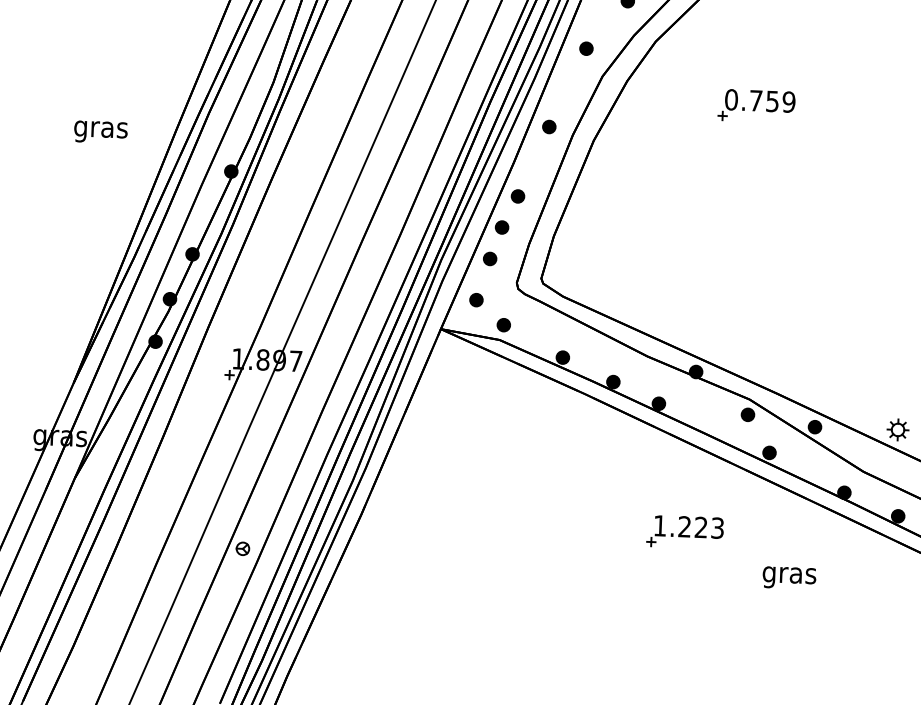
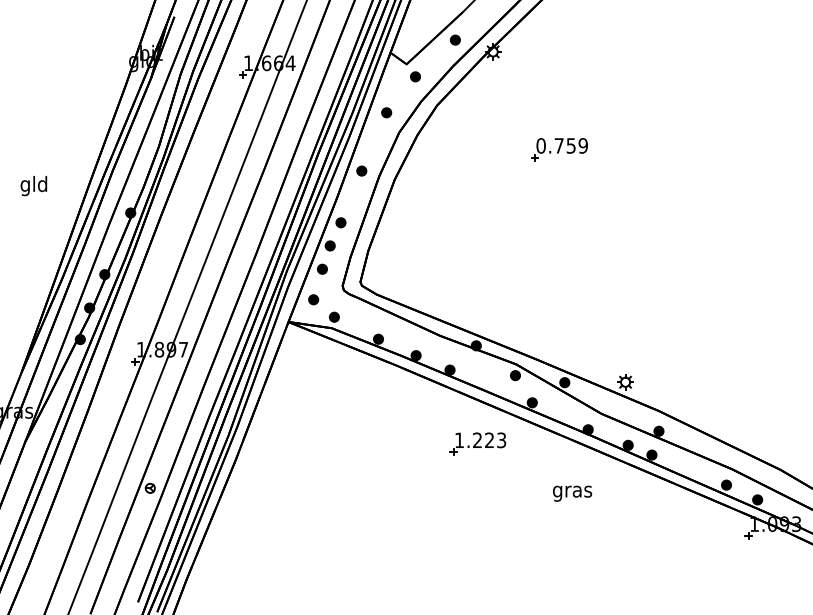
part: (756, 105) -> (559, 149), moved
text: (100, 128) -> (33, 185), gras -> gld
part: (684, 531) -> (477, 443), moved
text: (789, 577) -> (572, 493), moved

